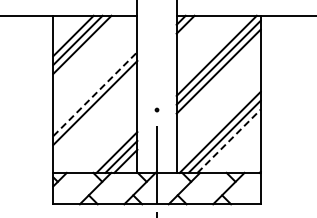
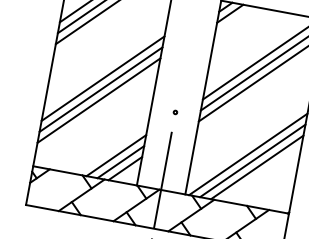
line: (95, 93) -> (103, 77), dashed -> solid
line: (95, 111) -> (99, 100), added
line: (229, 141) -> (257, 167), dashed -> solid

